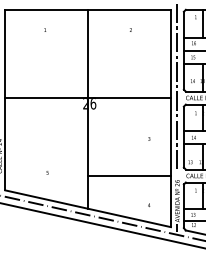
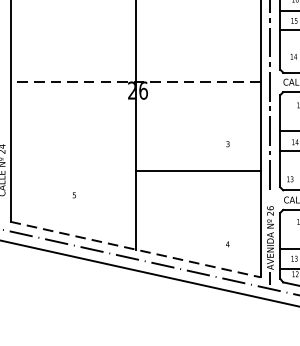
line: (88, 98) -> (136, 82), solid -> dashed
line: (129, 176) -> (198, 172), moved
line: (88, 208) -> (136, 249), solid -> dashed

